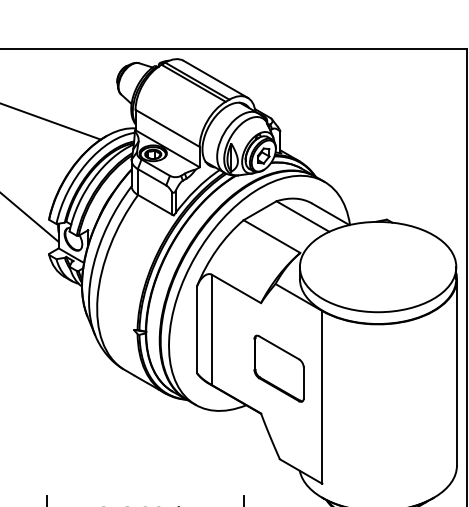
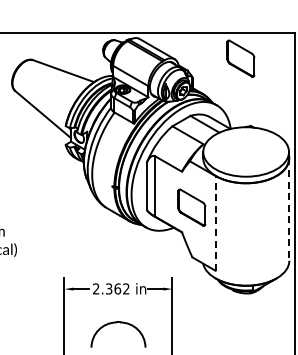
part: (367, 96) -> (240, 58), added
line: (457, 373) -> (289, 210), solid -> dashed
line: (322, 395) -> (215, 222), solid -> dashed

